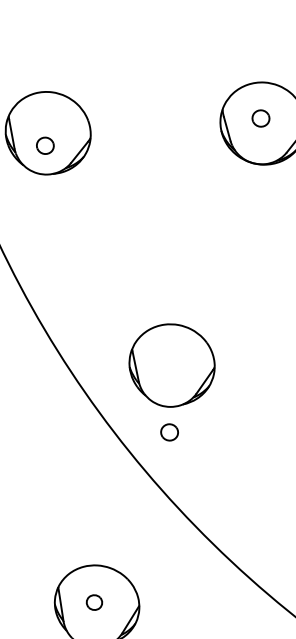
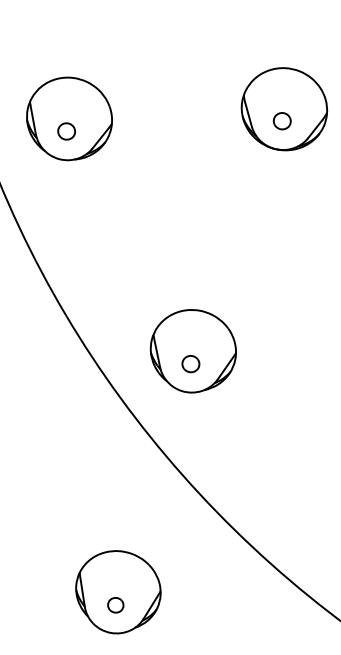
part: (260, 118) -> (281, 121), moved
part: (169, 432) -> (190, 364), moved
part: (94, 602) -> (115, 605), moved

